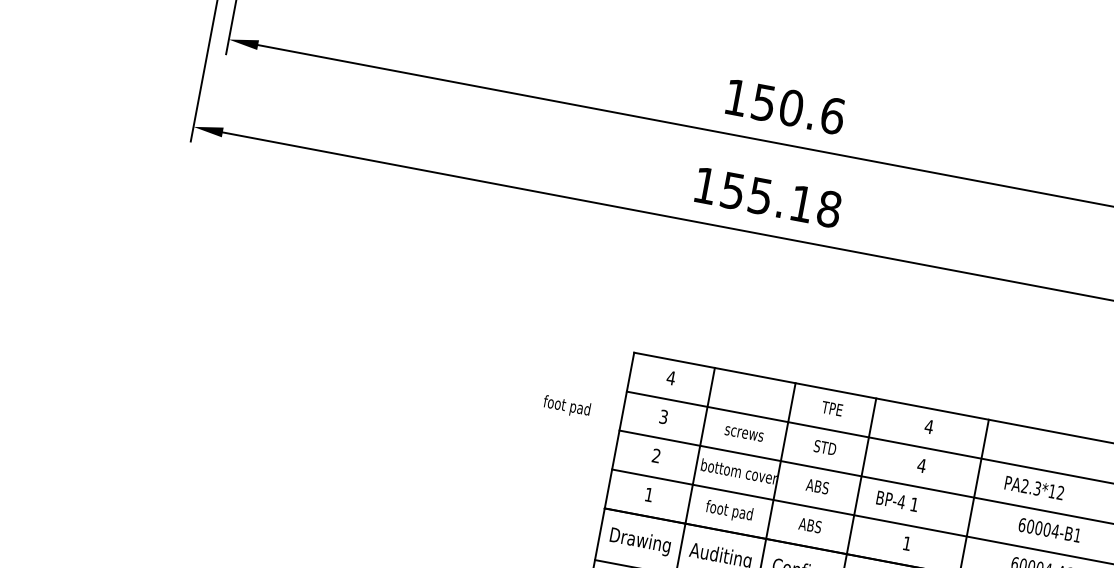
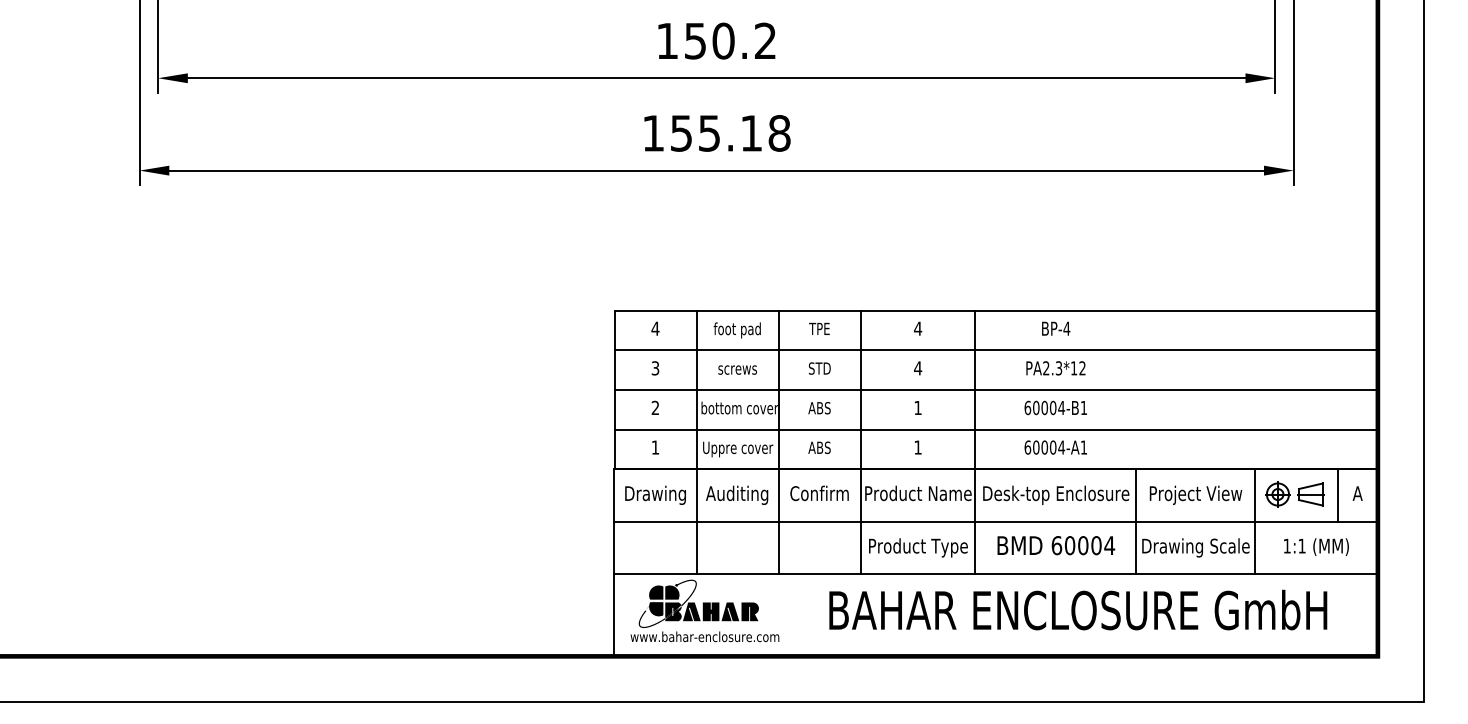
text: (832, 115) -> (765, 40), 150.6 -> 150.2
text: (565, 406) -> (736, 330), moved
text: (1034, 488) -> (1055, 368), moved
text: (891, 499) -> (1056, 328), moved
text: (730, 512) -> (738, 449), foot pad -> Uppre cover

